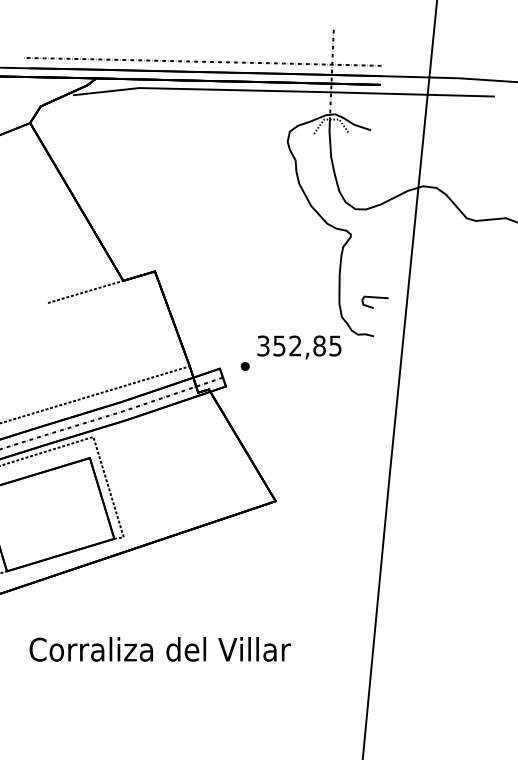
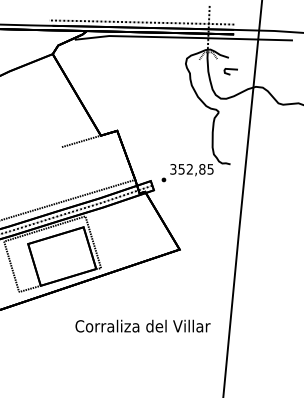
line: (374, 299) -> (230, 70), moved
text: (159, 648) -> (142, 325), moved

